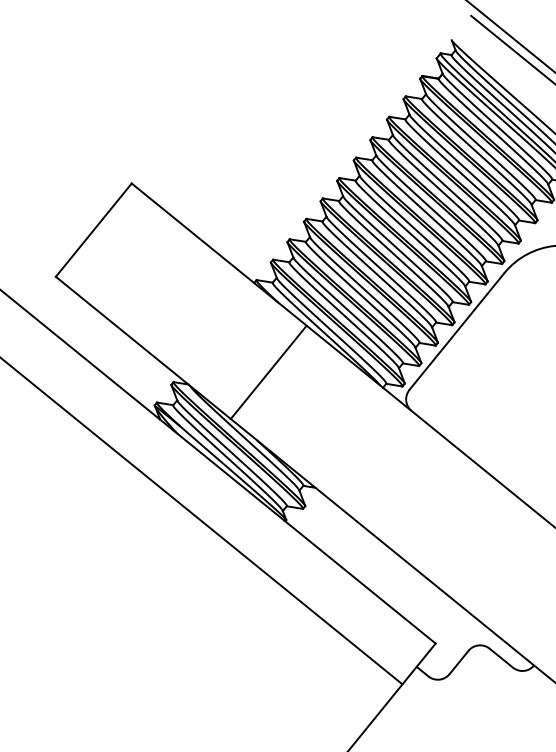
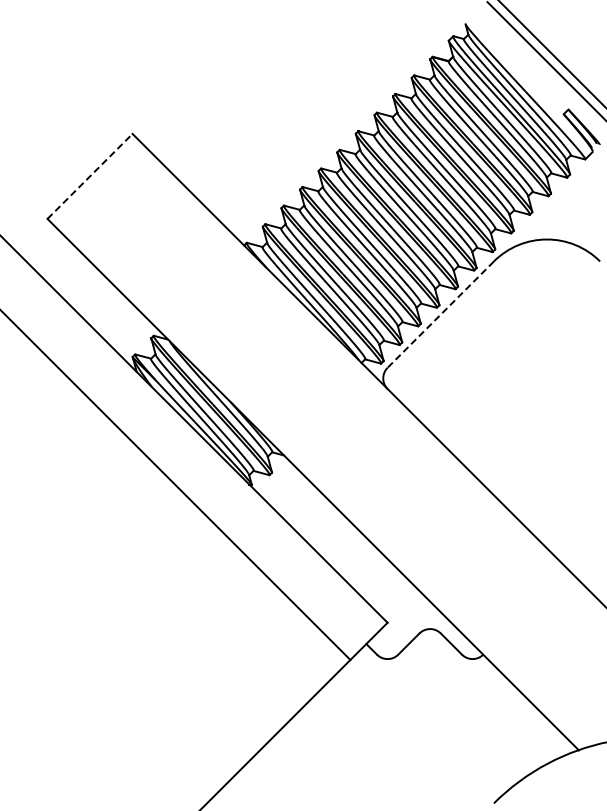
line: (94, 230) -> (90, 176), solid -> dashed
line: (456, 331) -> (440, 314), solid -> dashed
line: (267, 372) -> (248, 335), removed

